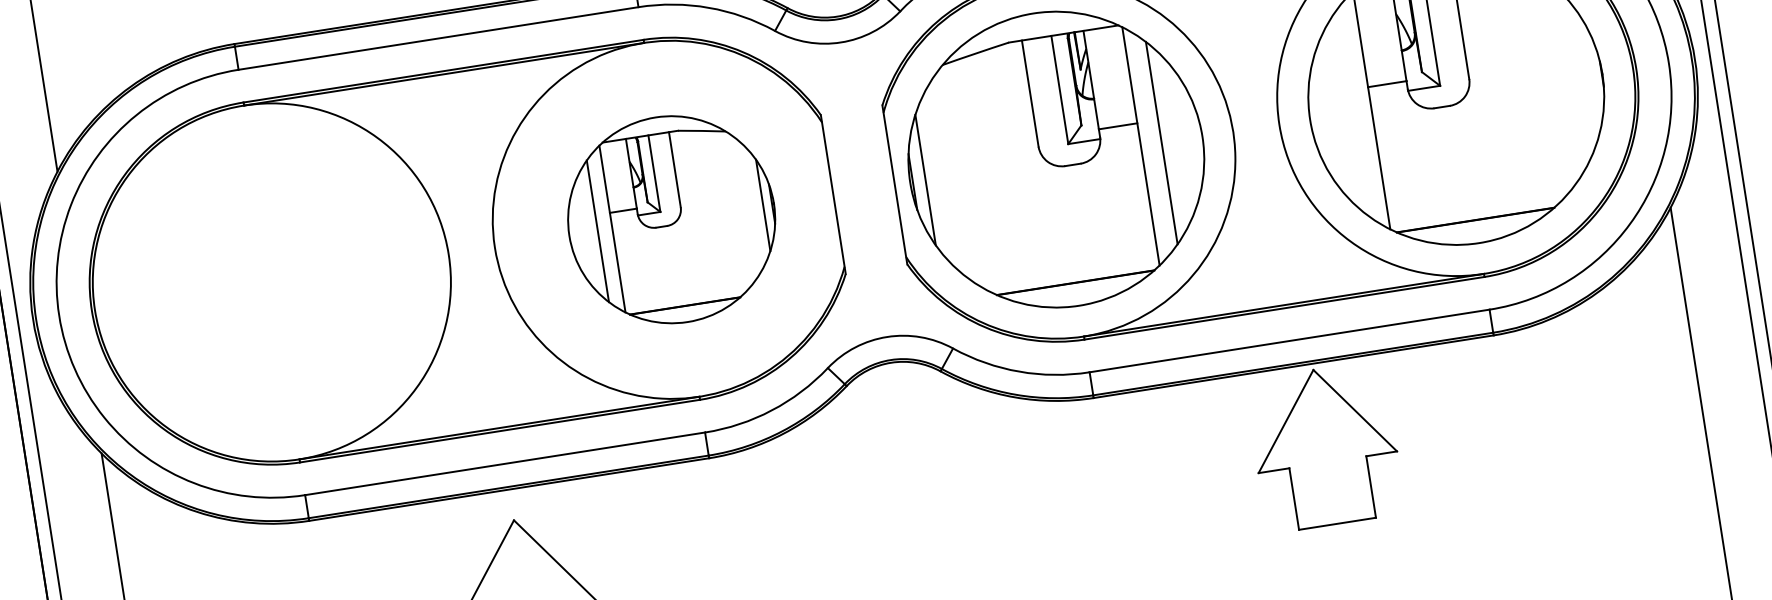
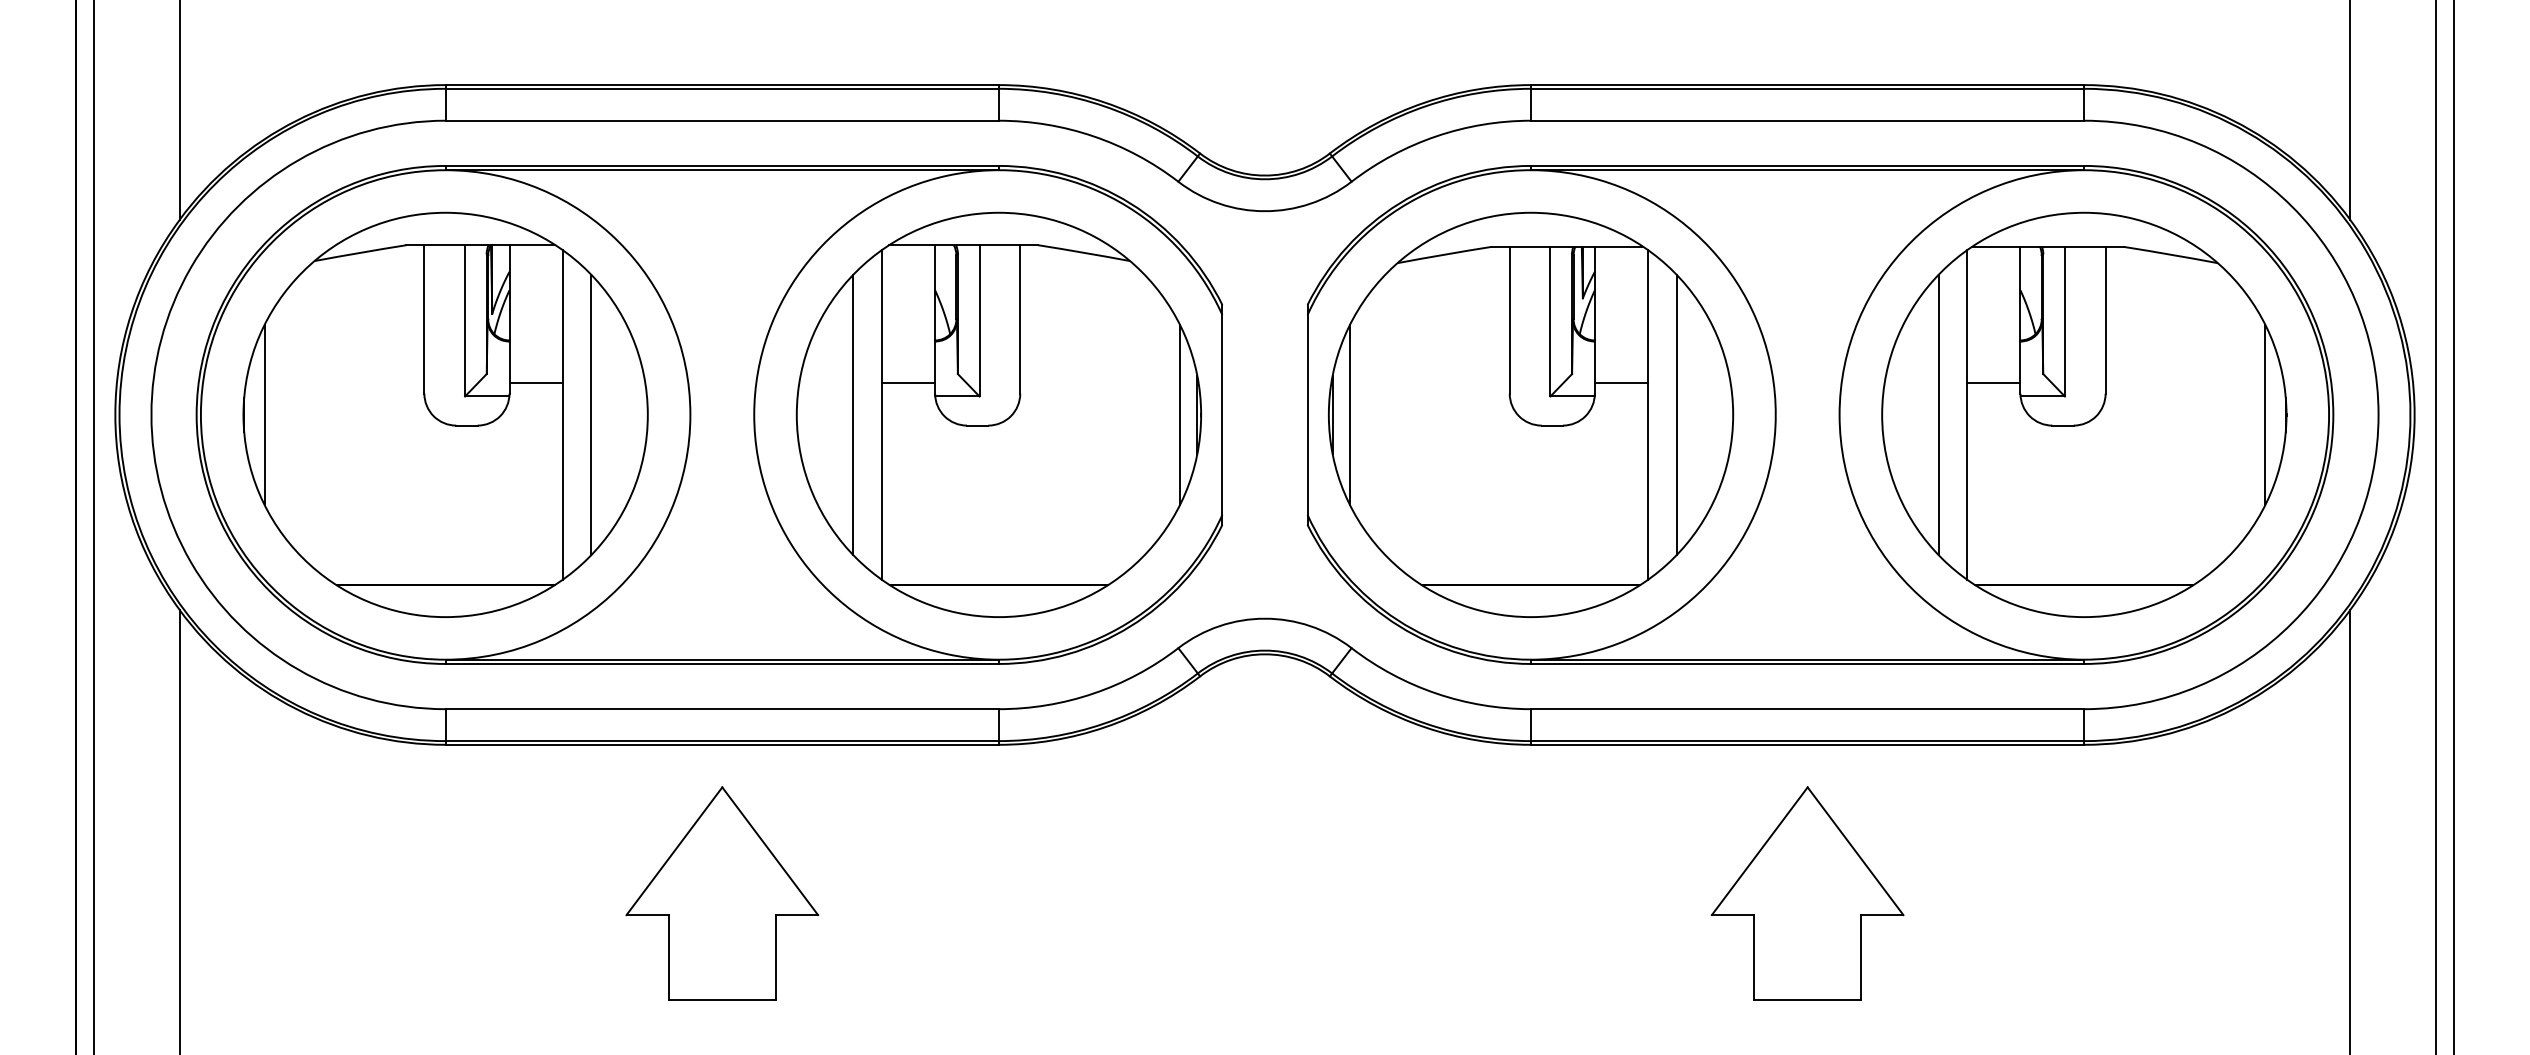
line: (1587, 76) -> (2265, 414), added
line: (1350, 113) -> (1938, 414), added
part: (671, 219) -> (998, 414), size x1.43
part: (271, 282) -> (445, 414), added
part: (1325, 446) -> (1807, 893), moved

